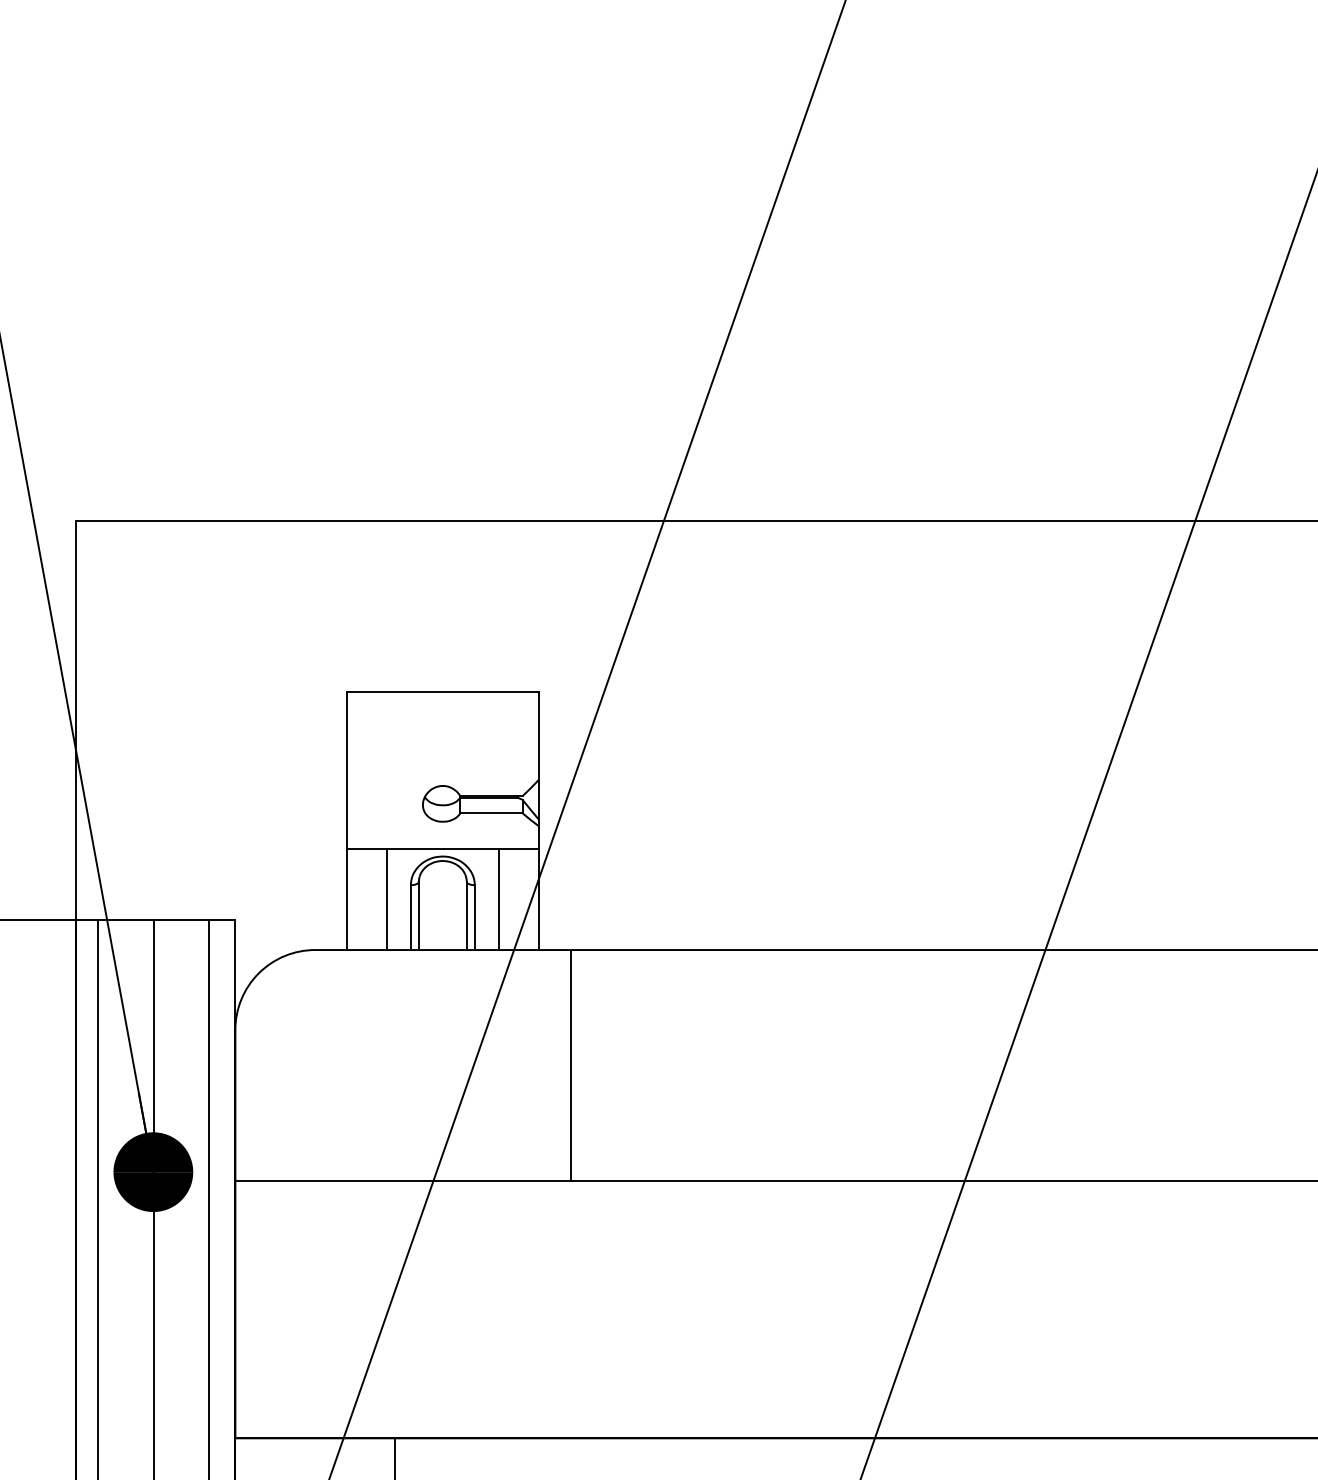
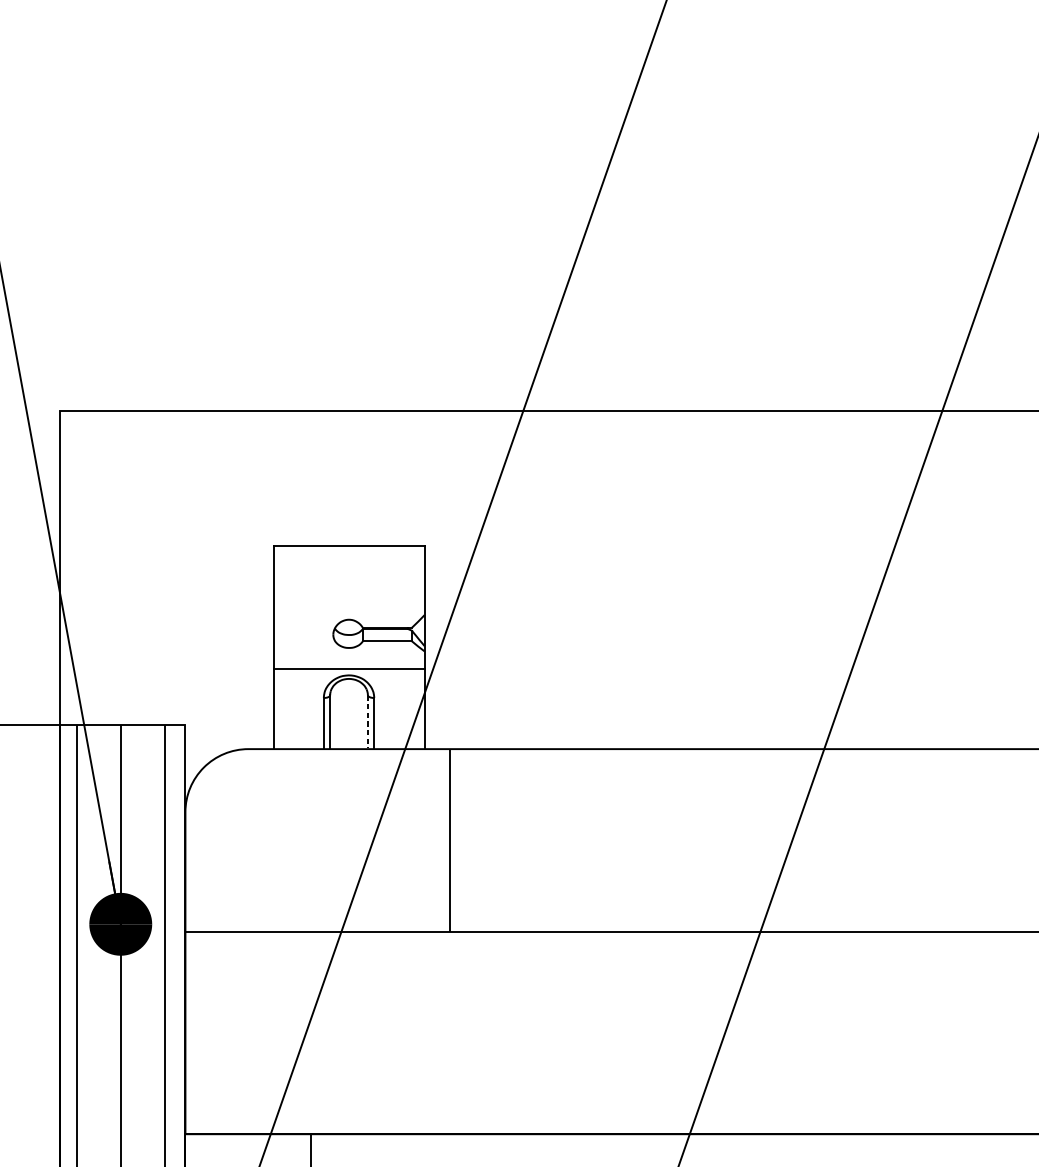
line: (386, 898) -> (304, 708), removed
line: (498, 898) -> (392, 708), removed
line: (466, 915) -> (367, 721), solid -> dashed

